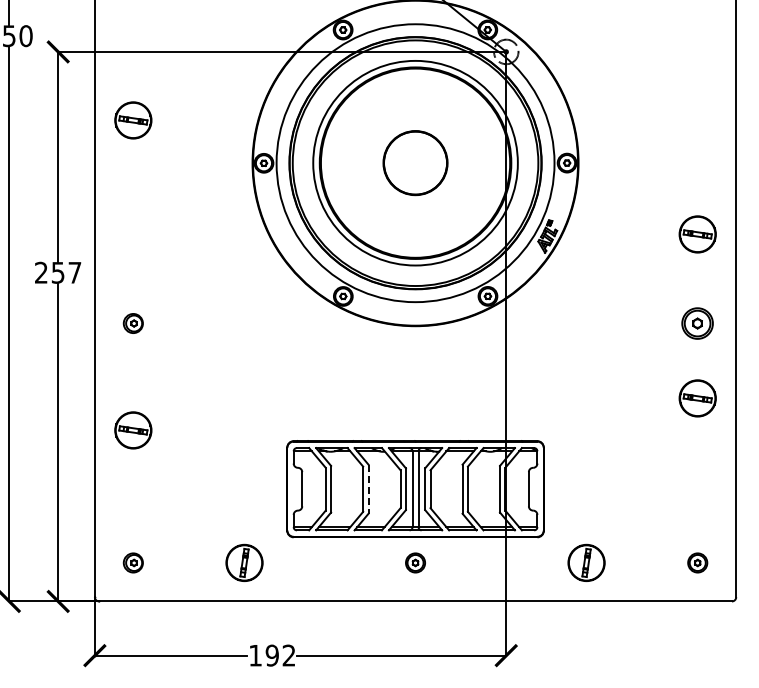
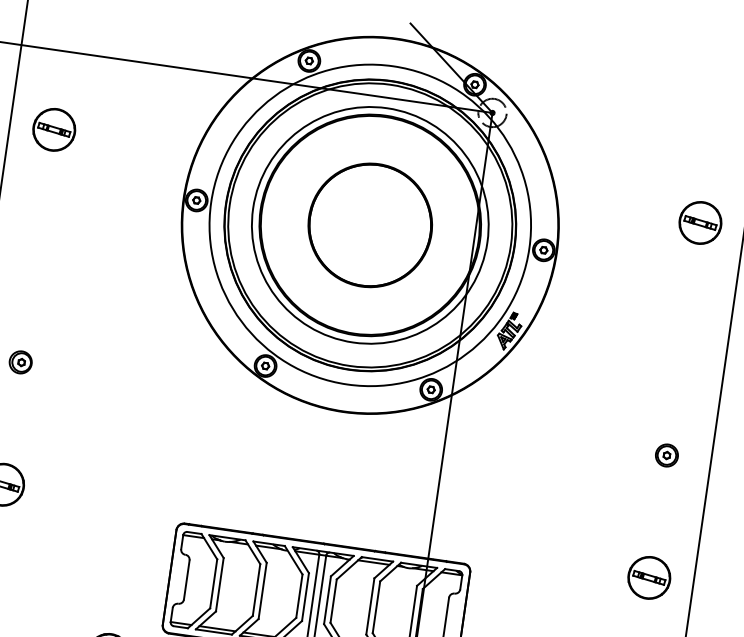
part: (415, 162) -> (370, 224), size x1.67
part: (697, 234) -> (700, 223), moved
part: (697, 323) -> (666, 455), size x0.62
part: (697, 398) -> (649, 577), moved
line: (368, 489) -> (262, 591), dashed -> solid

